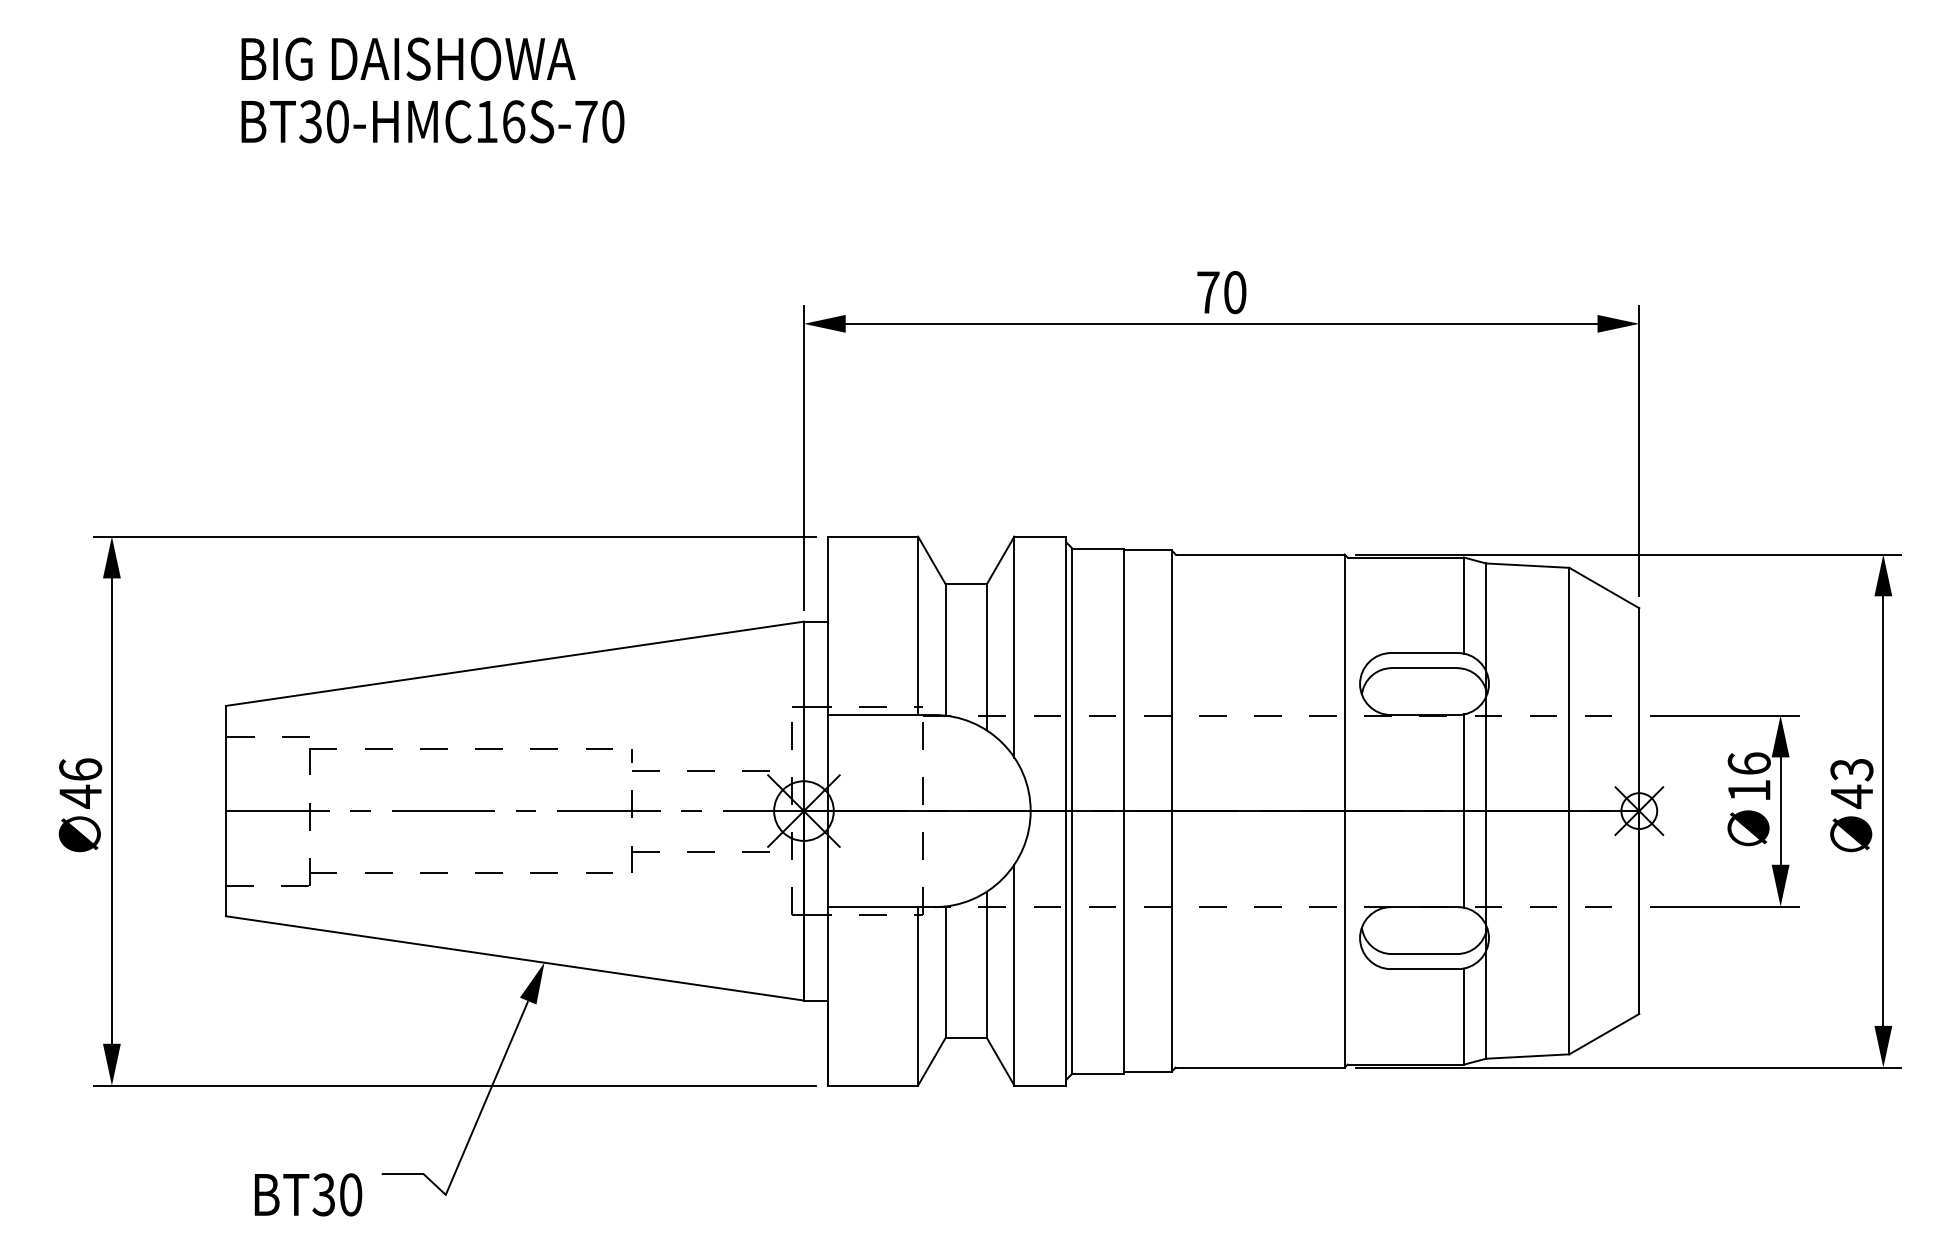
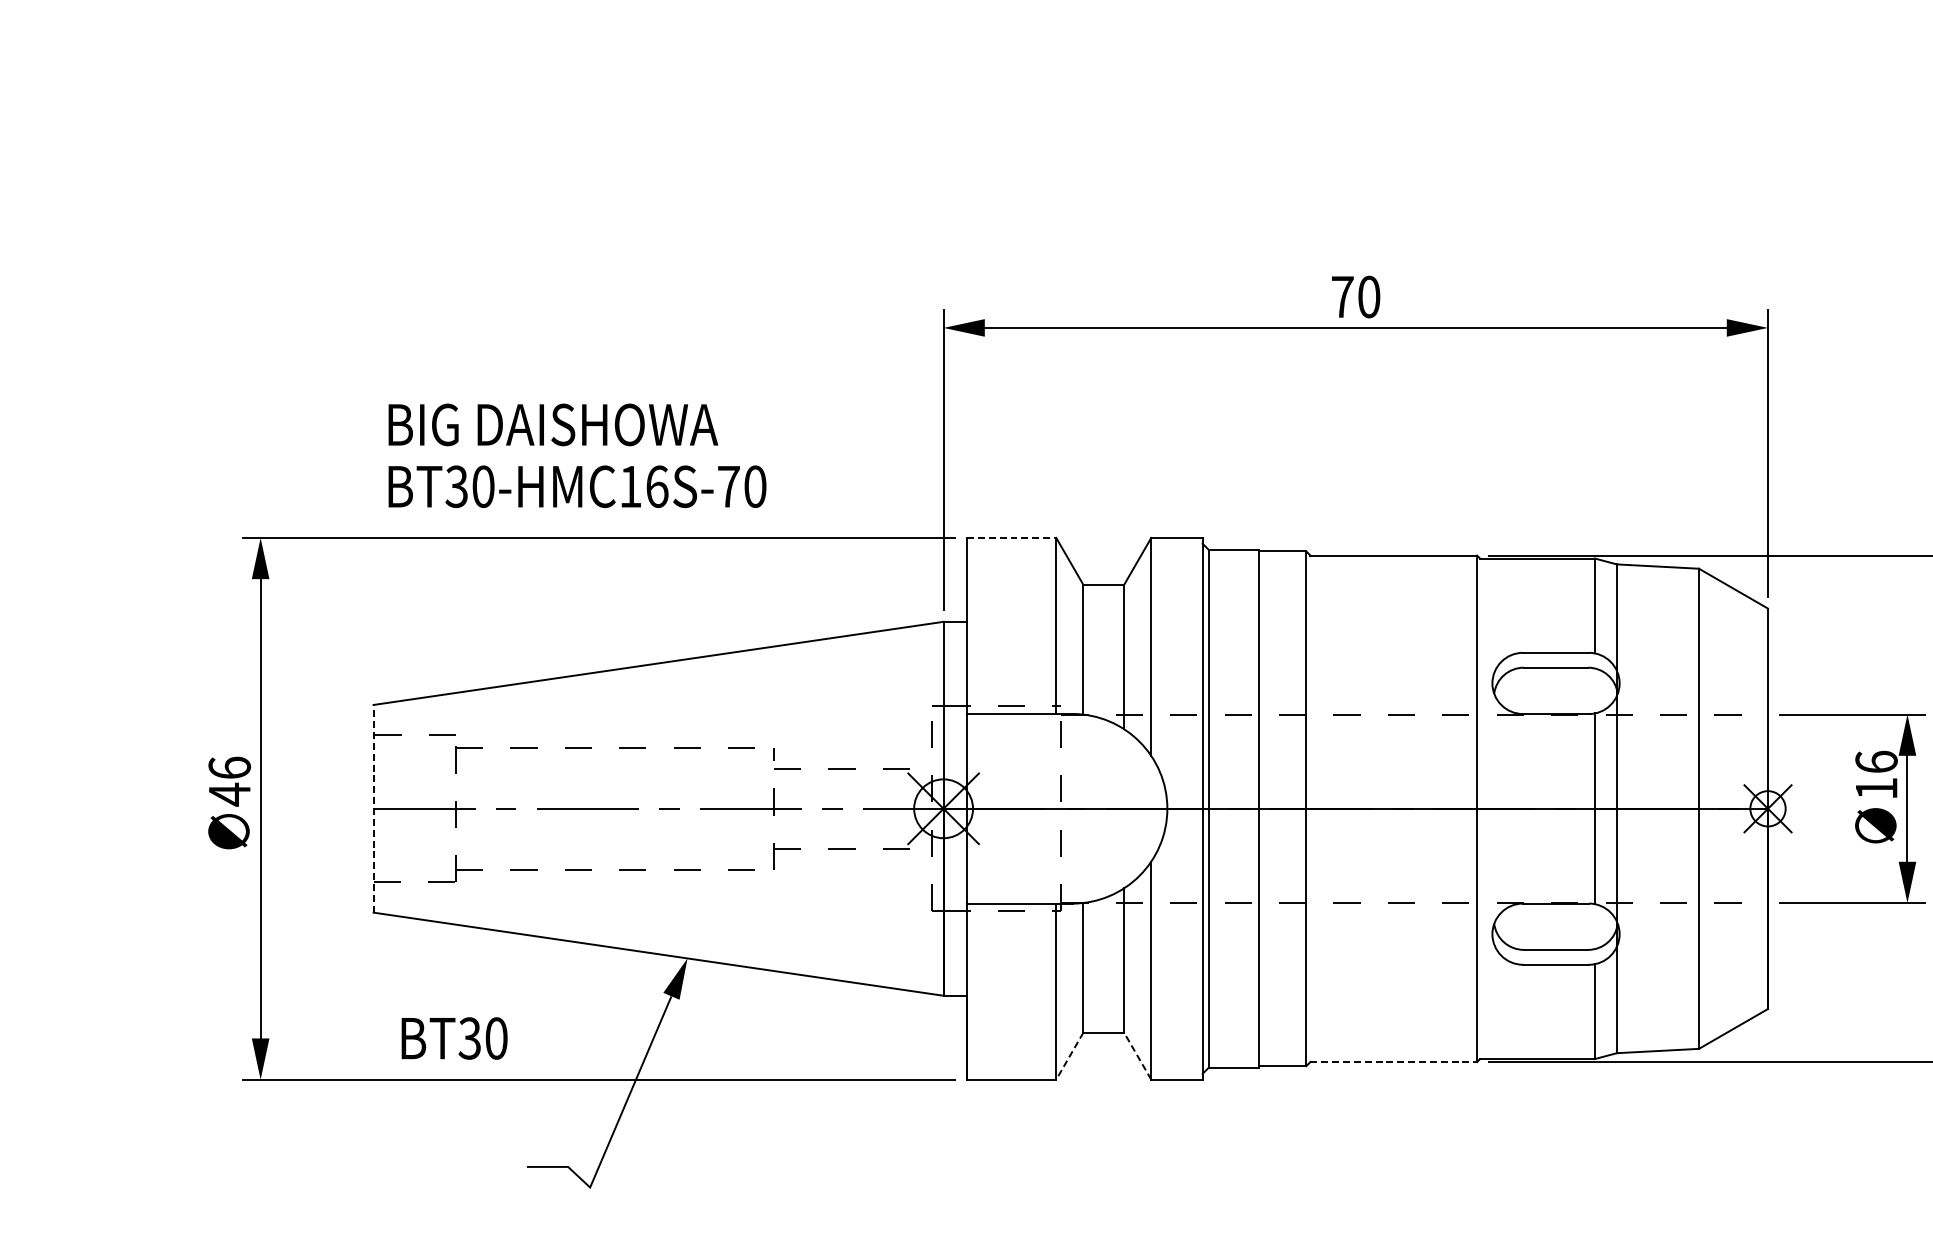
text: (432, 90) -> (577, 455), moved
line: (873, 536) -> (1012, 537), solid -> dashed
line: (226, 810) -> (373, 808), solid -> dashed
line: (931, 1061) -> (1069, 1055), solid -> dashed
line: (1000, 1061) -> (1137, 1055), solid -> dashed
line: (1260, 1067) -> (1394, 1061), solid -> dashed
text: (308, 1194) -> (454, 1038), moved

